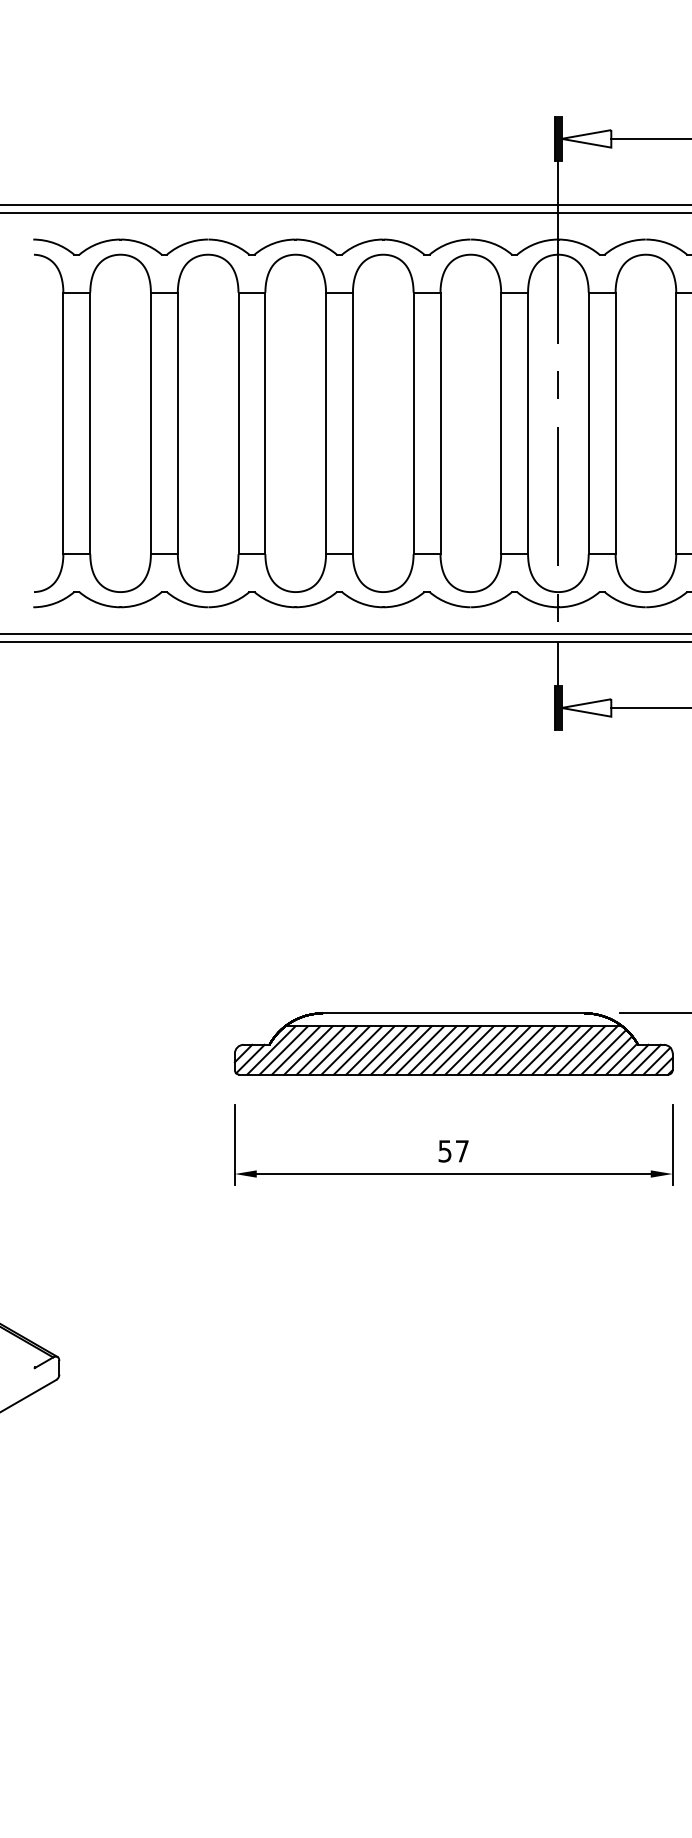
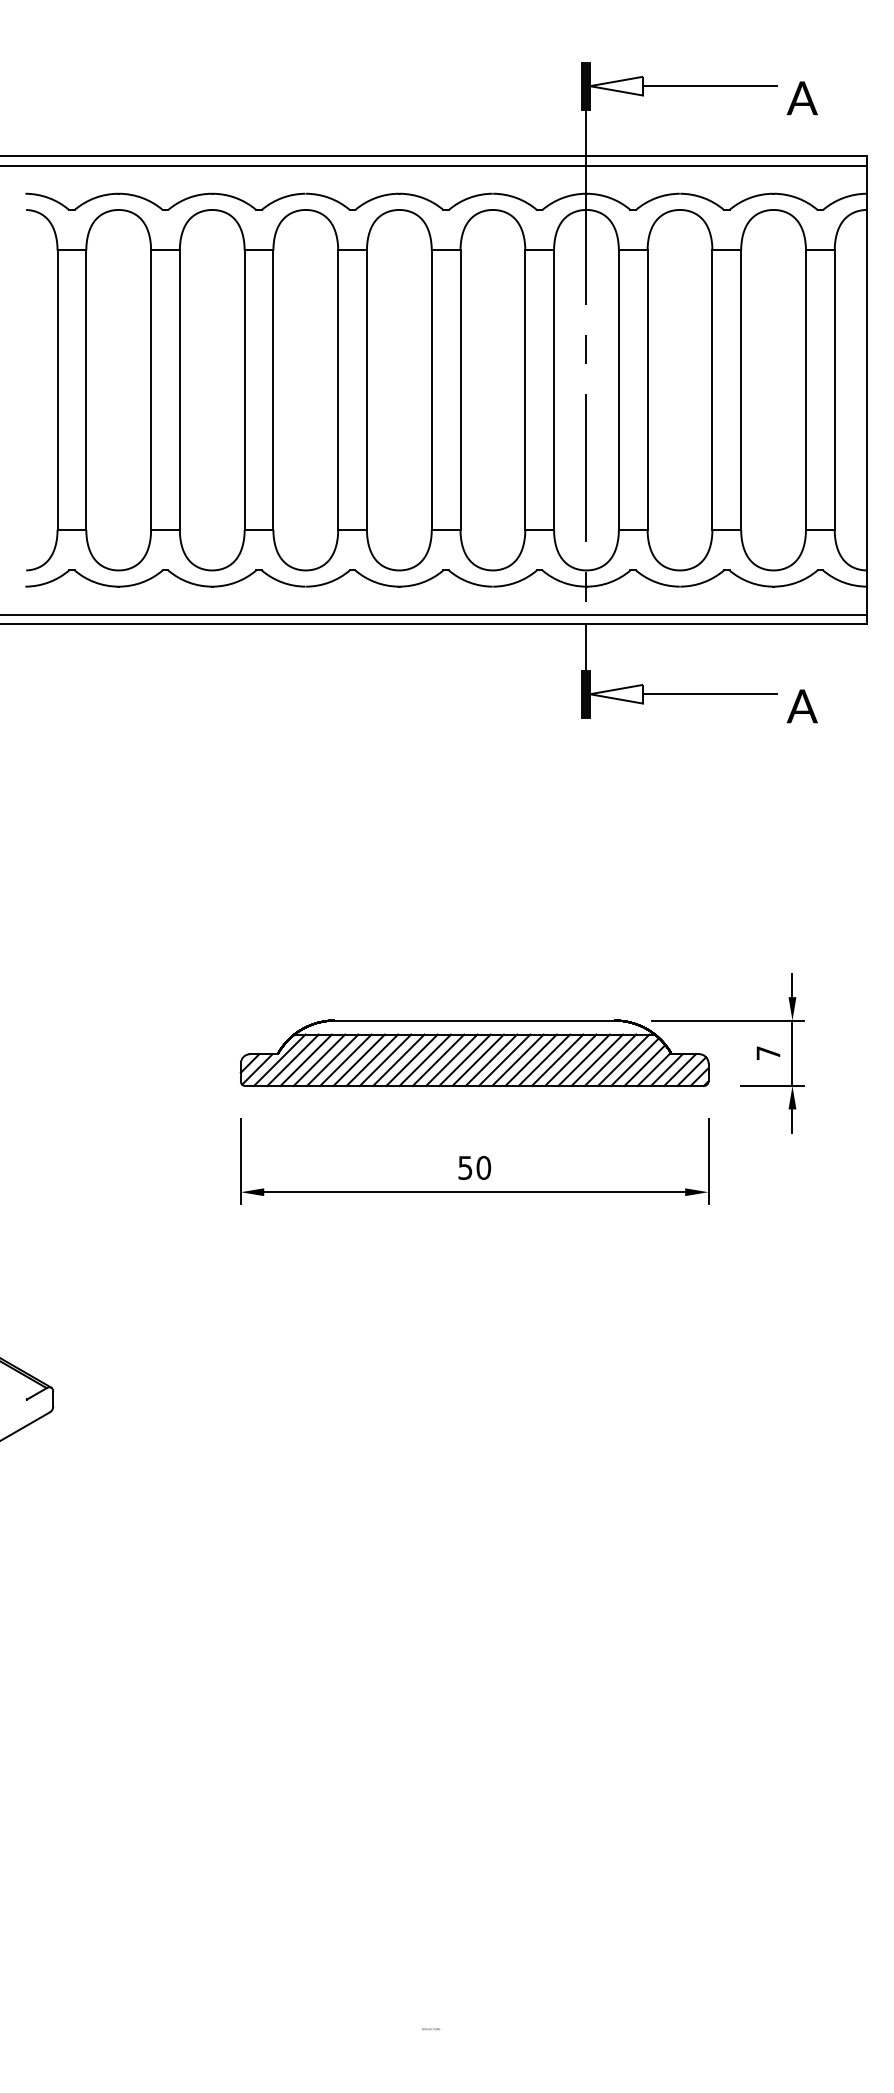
text: (462, 1150) -> (483, 1167), 57 -> 50

